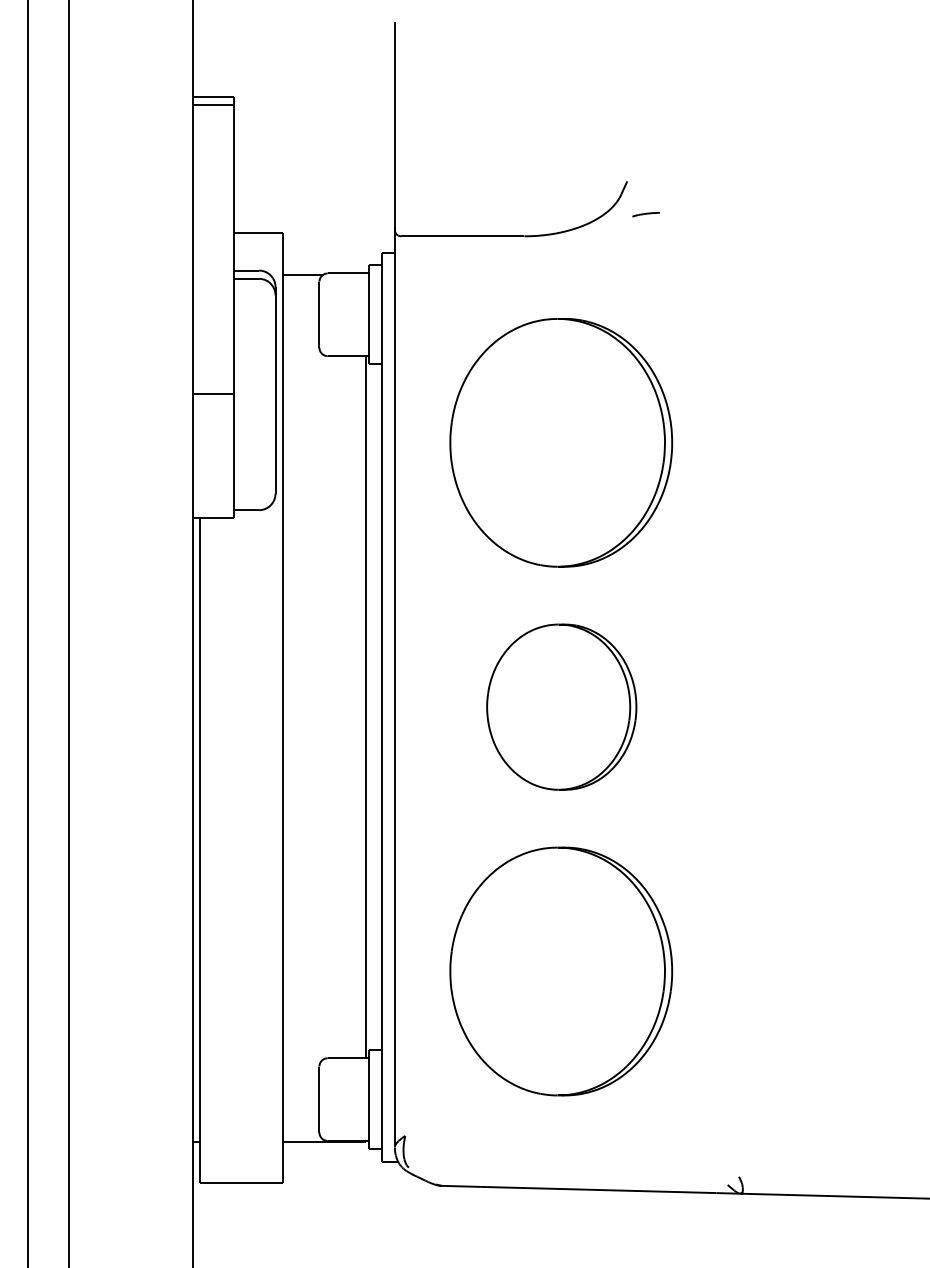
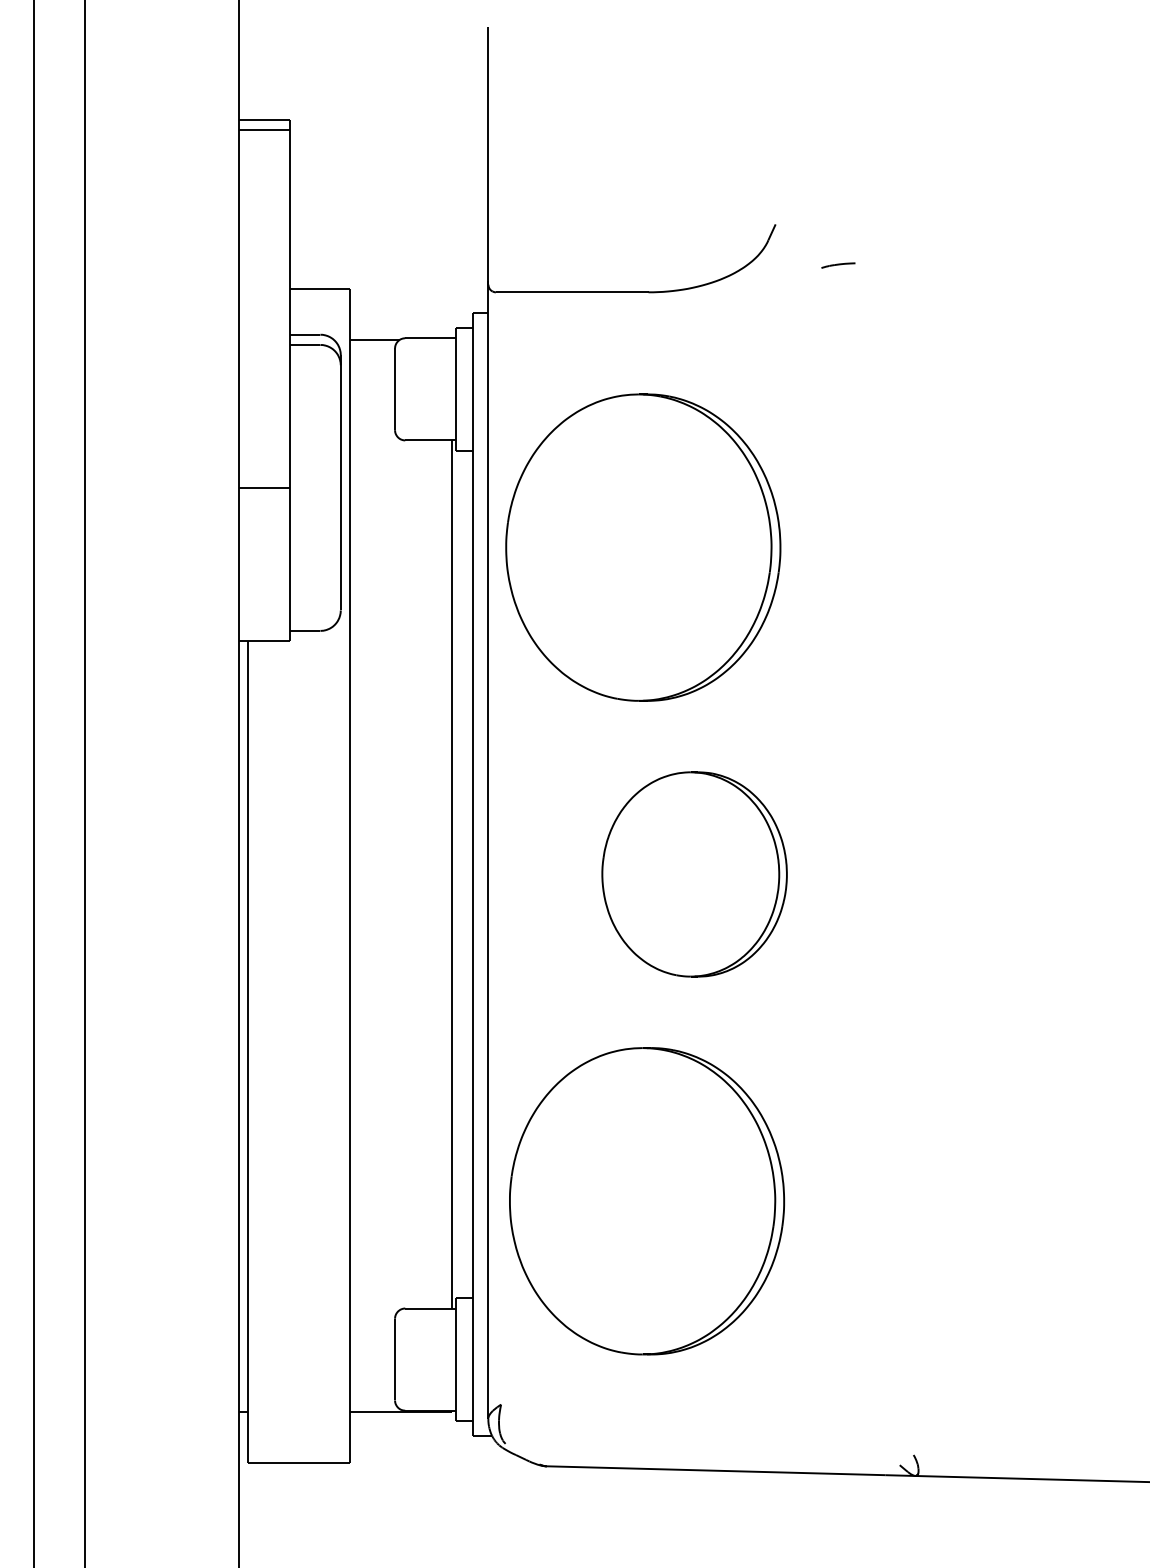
line: (645, 214) -> (837, 265), moved
part: (561, 442) -> (643, 547), moved
part: (561, 971) -> (647, 1201), moved

